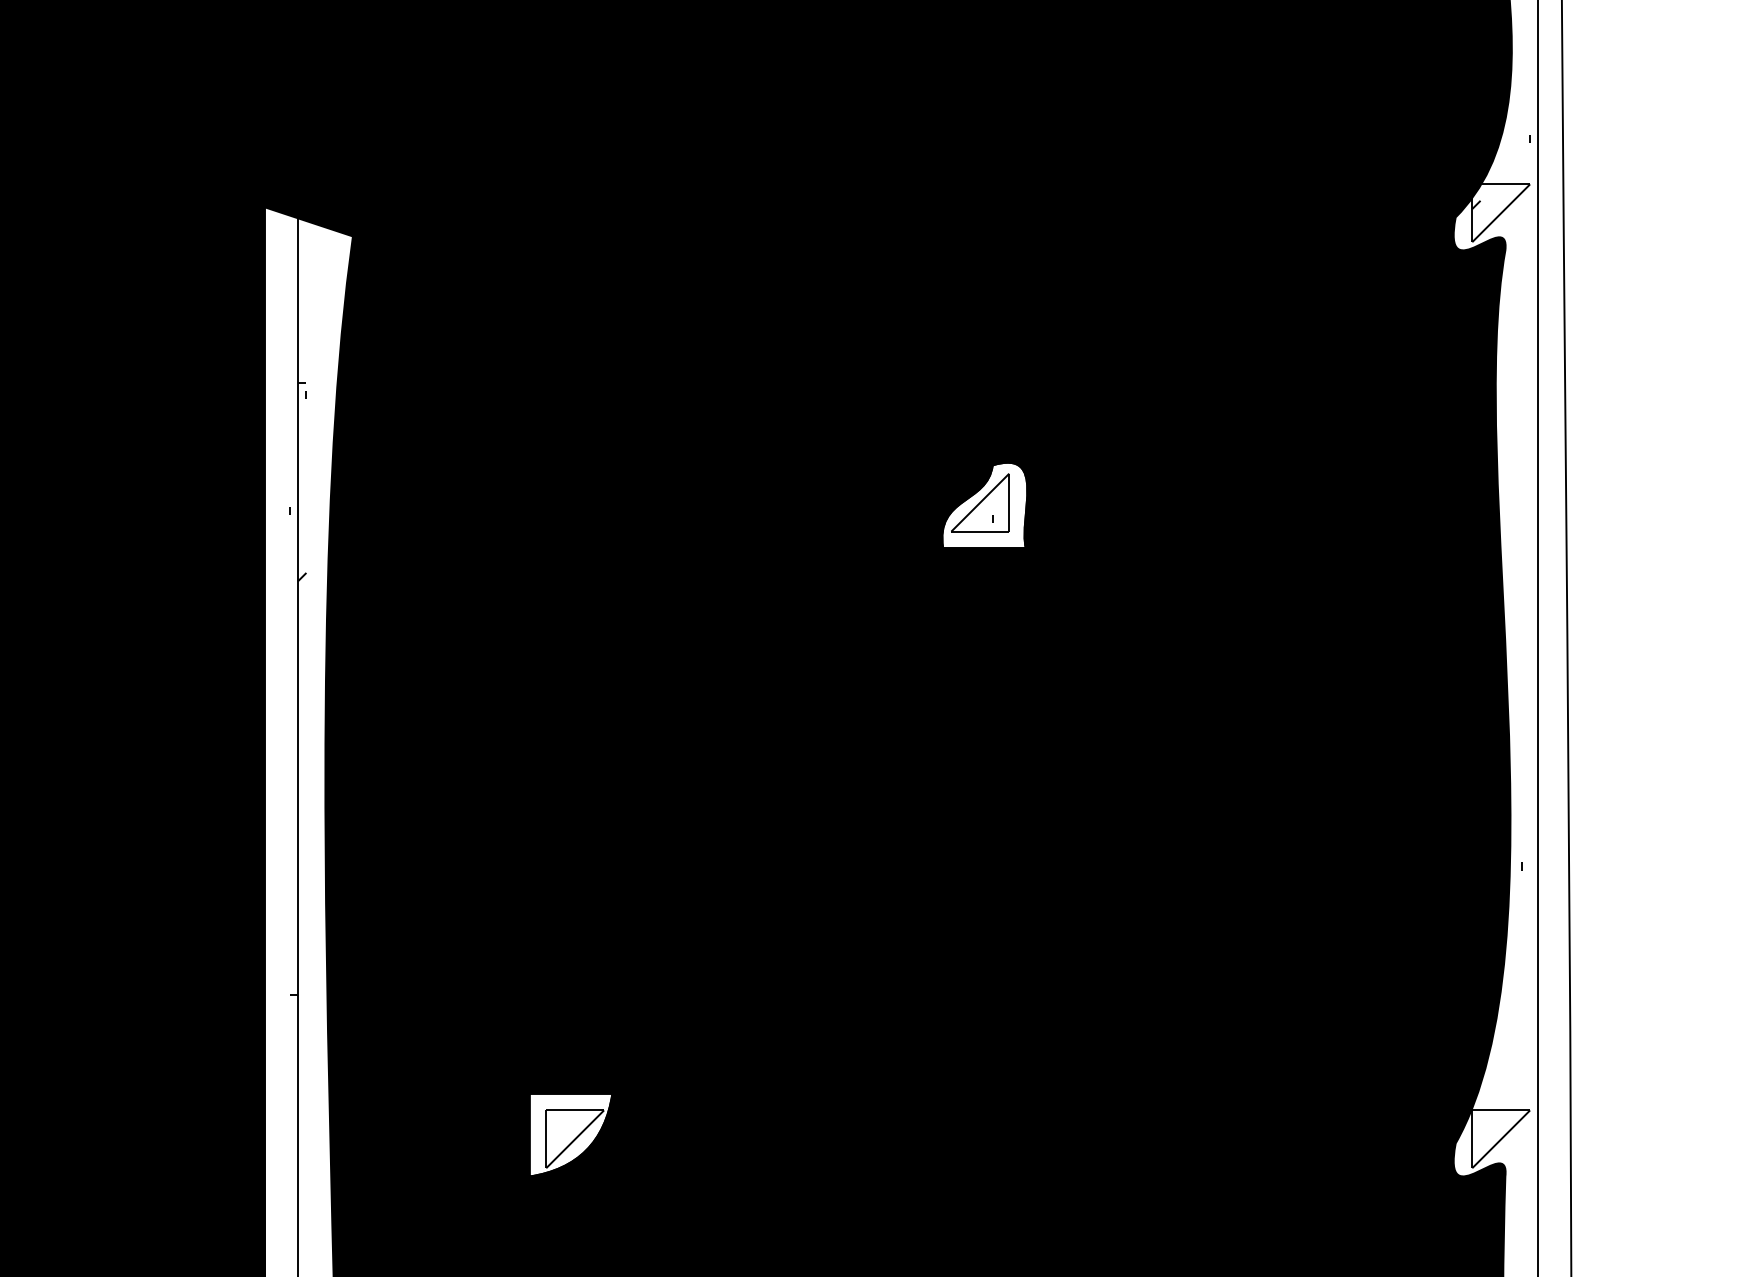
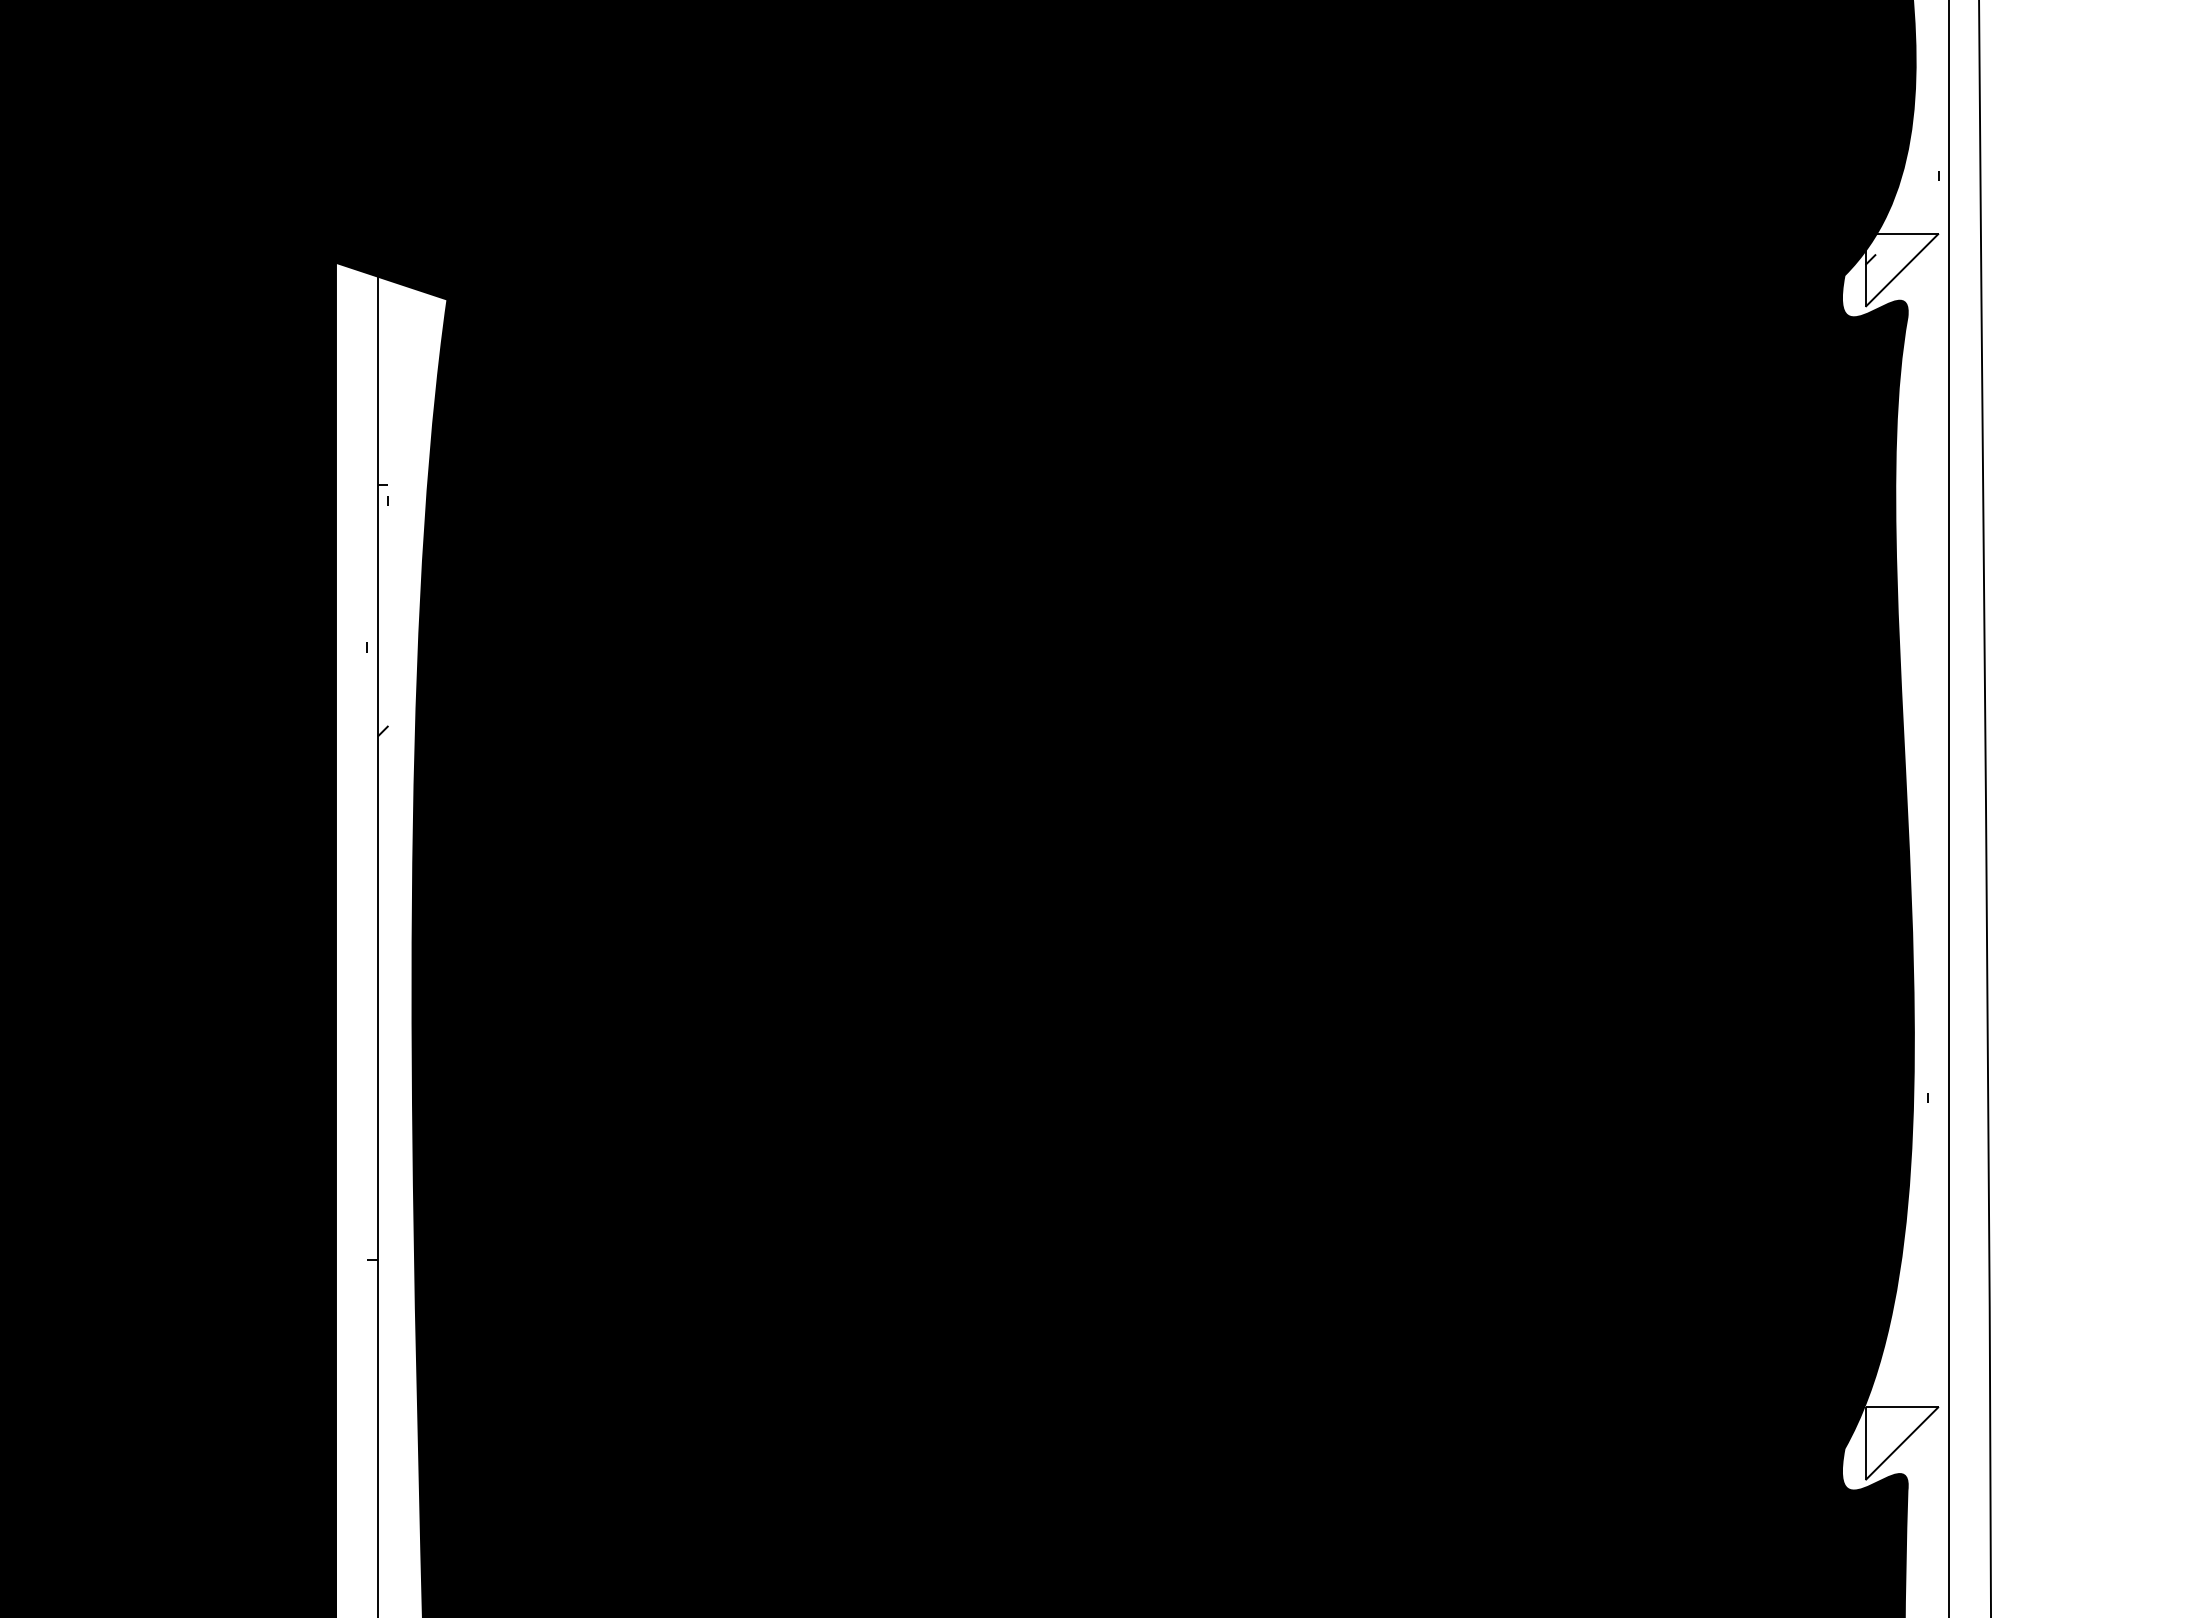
fill: (984, 505) -> (1247, 640), added
fill: (570, 1134) -> (723, 1437), added

